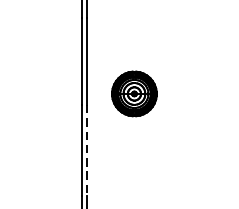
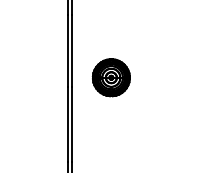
line: (87, 150) -> (72, 124), dashed -> solid

